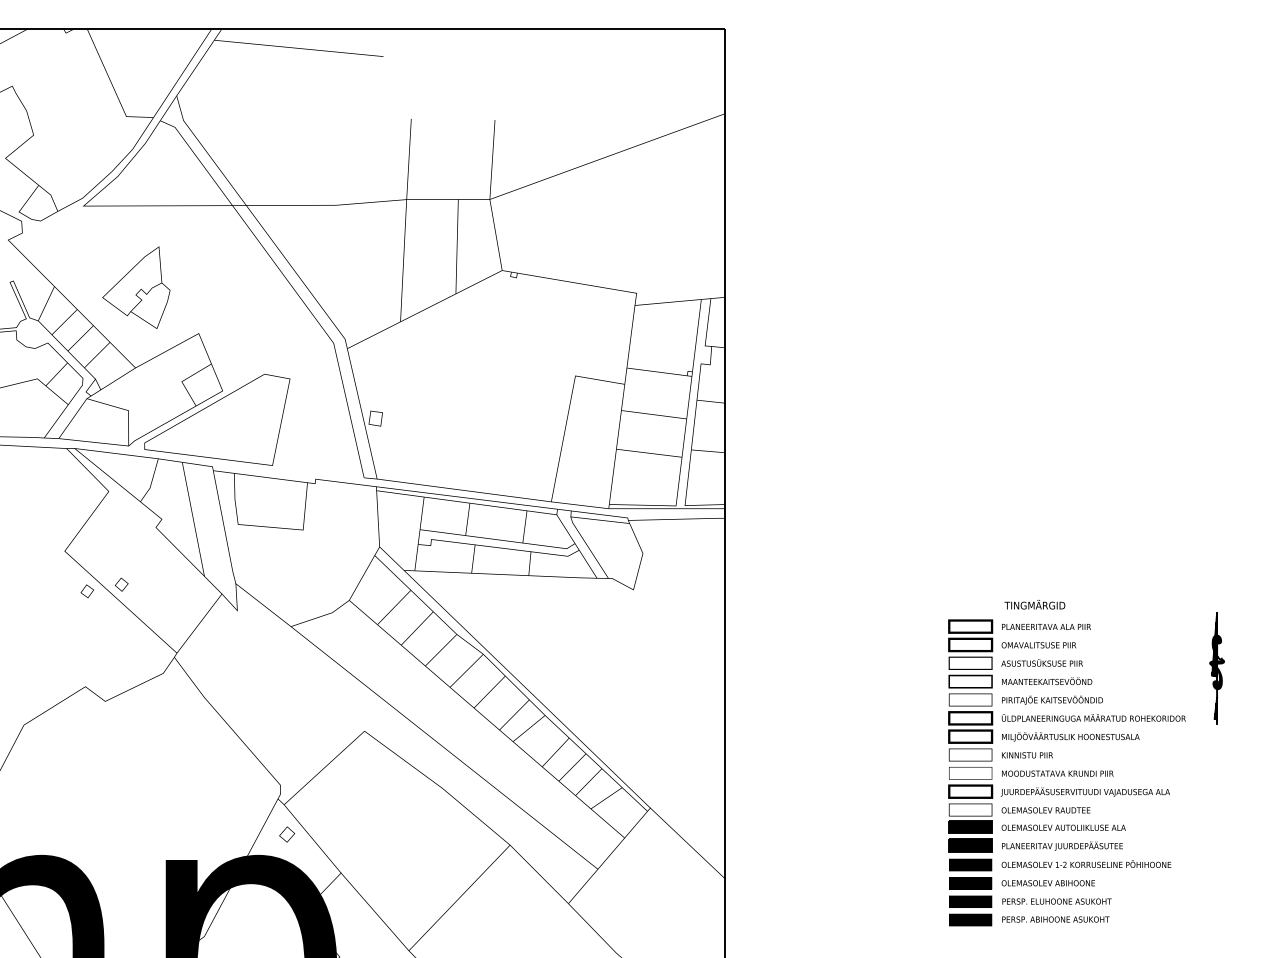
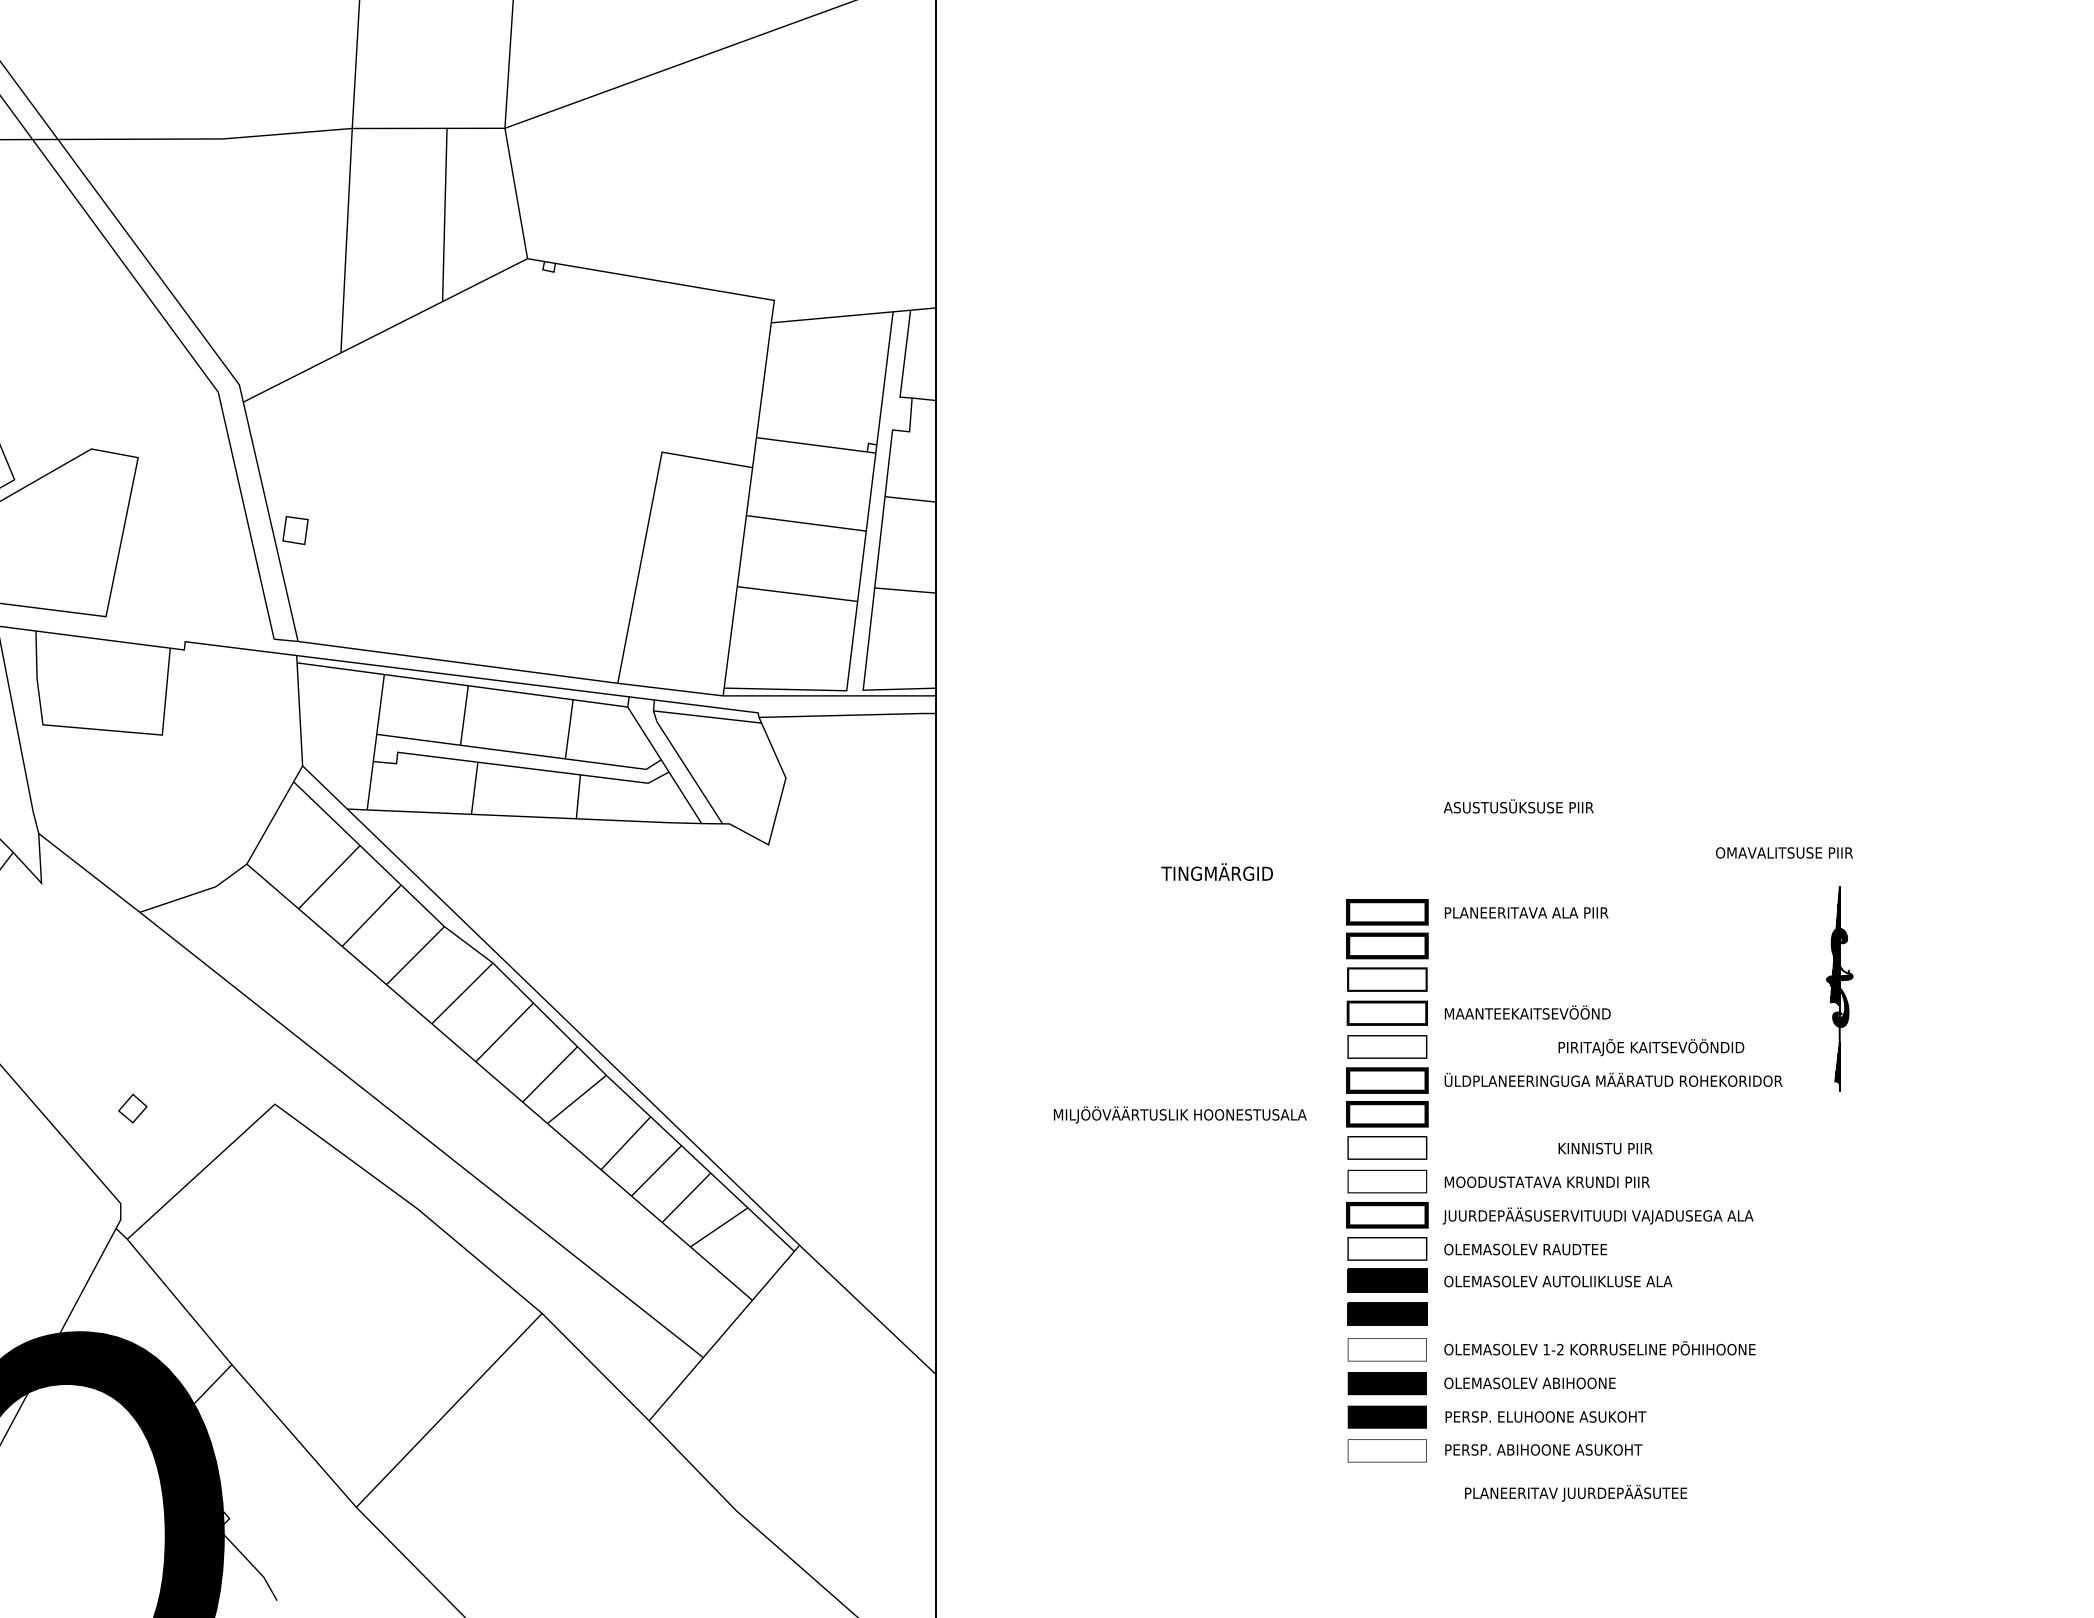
text: (1034, 604) -> (1216, 871), moved
text: (1038, 645) -> (1783, 853), moved
text: (1041, 662) -> (1517, 805), moved
text: (1052, 699) -> (1651, 1046), moved
text: (1070, 736) -> (1179, 1113), moved
text: (1027, 755) -> (1605, 1148), moved
part: (287, 834) -> (133, 1108), moved
text: (1062, 845) -> (1576, 1492), moved
fill: (970, 864) -> (1387, 1348), removed
fill: (970, 919) -> (1387, 1449), removed

